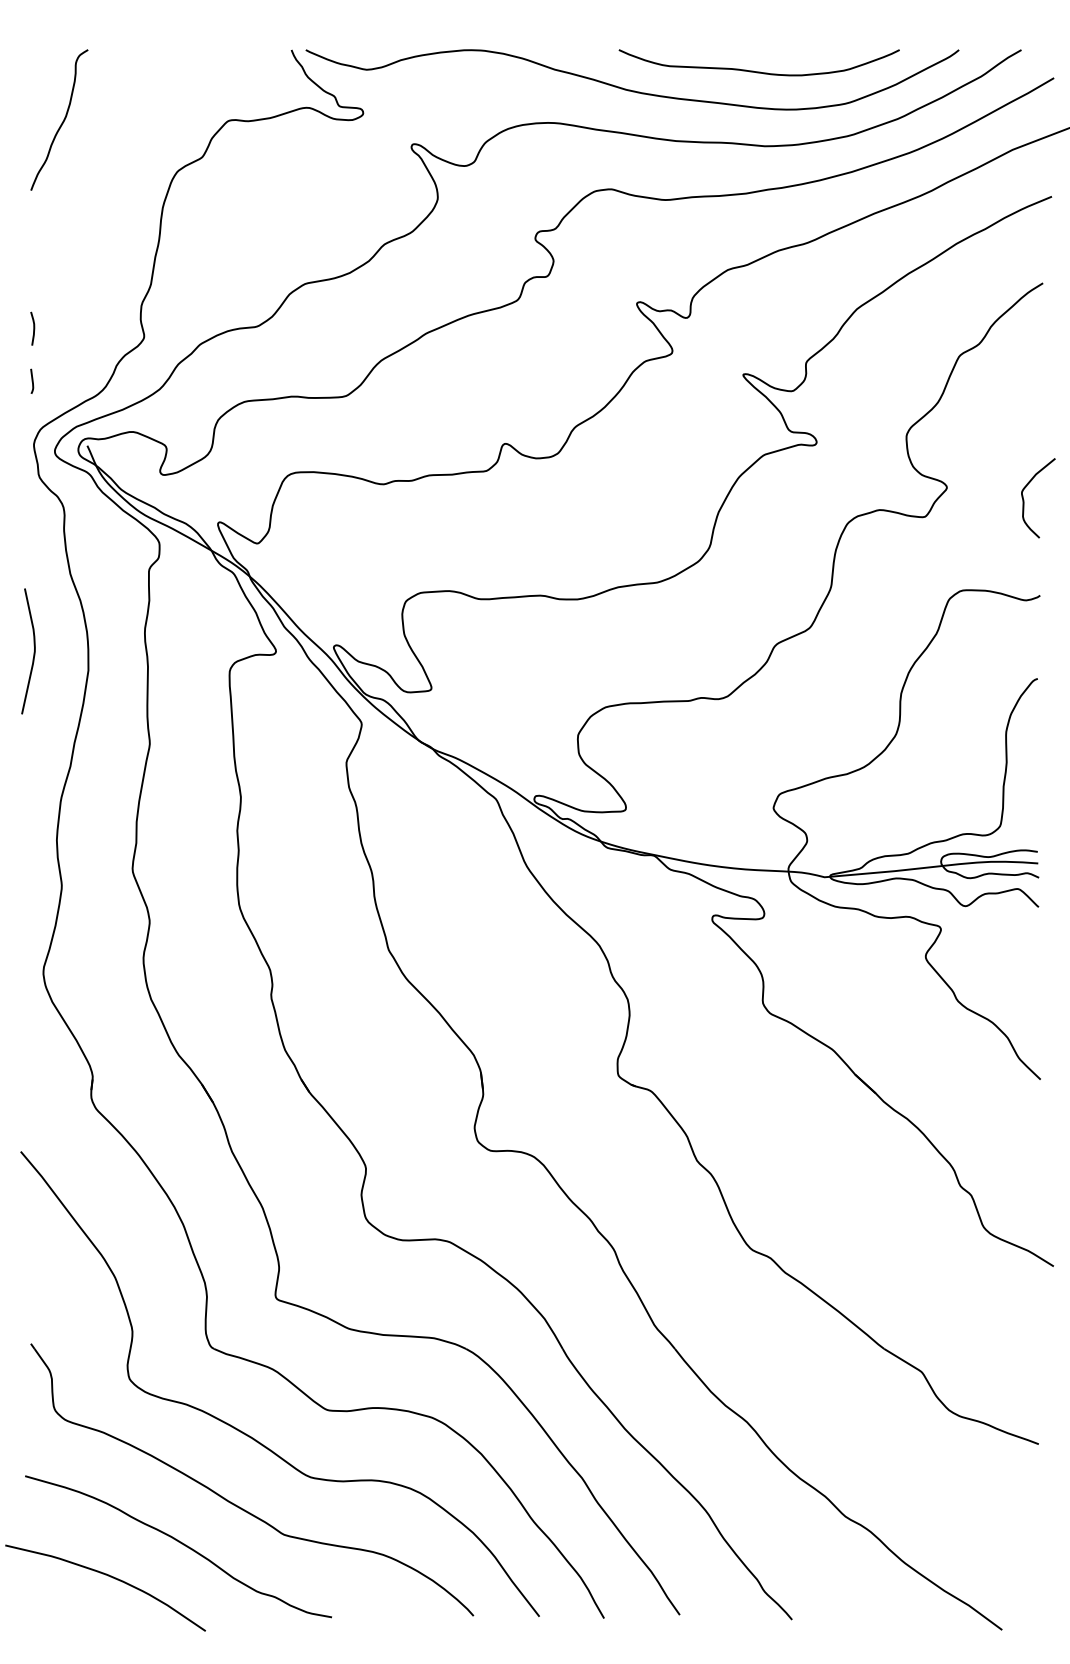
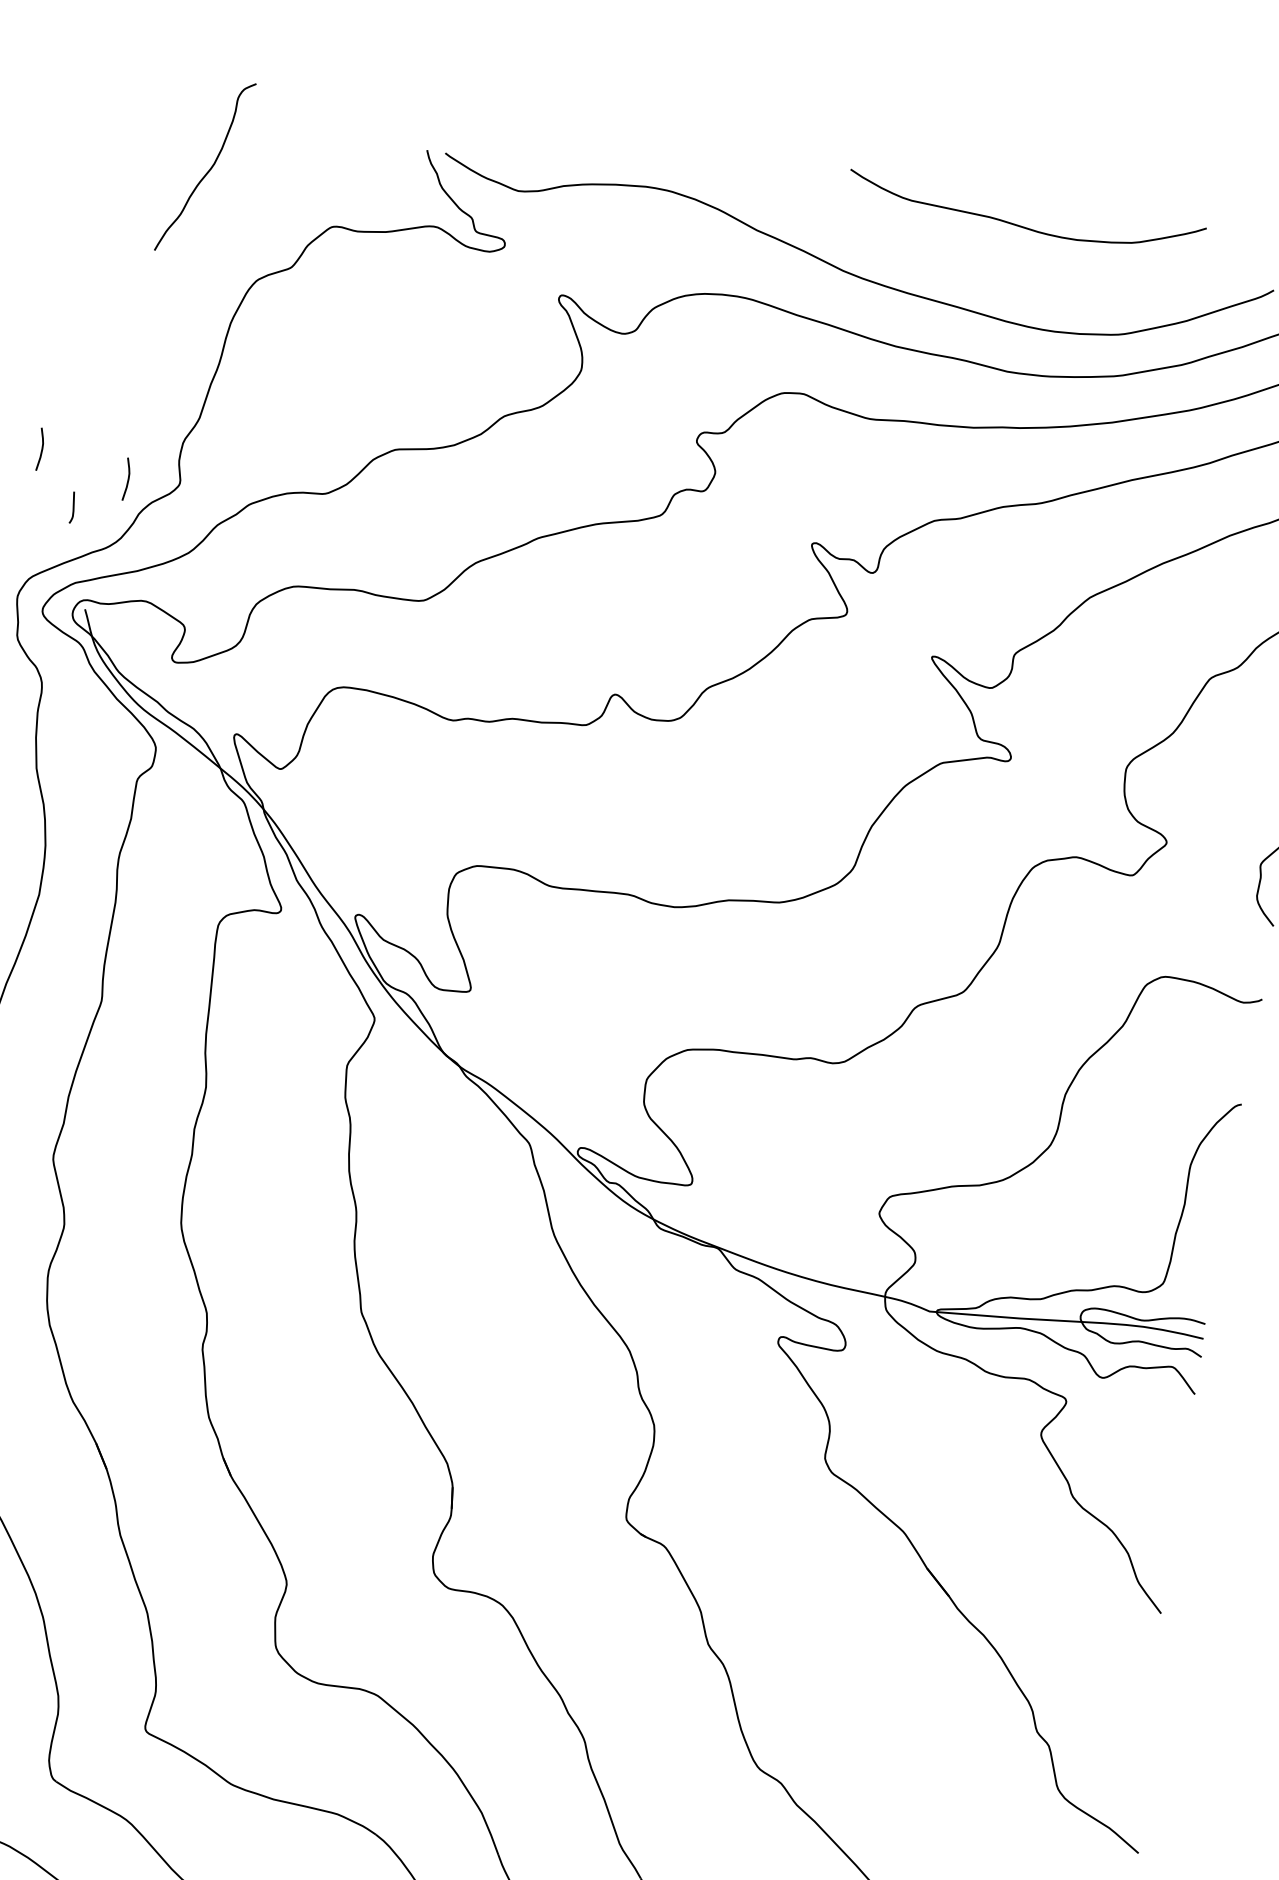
curve: (758, 71) -> (1023, 226), moved
curve: (62, 121) -> (208, 169), moved
curve: (103, 340) -> (127, 479), added
curve: (32, 380) -> (73, 506), moved

